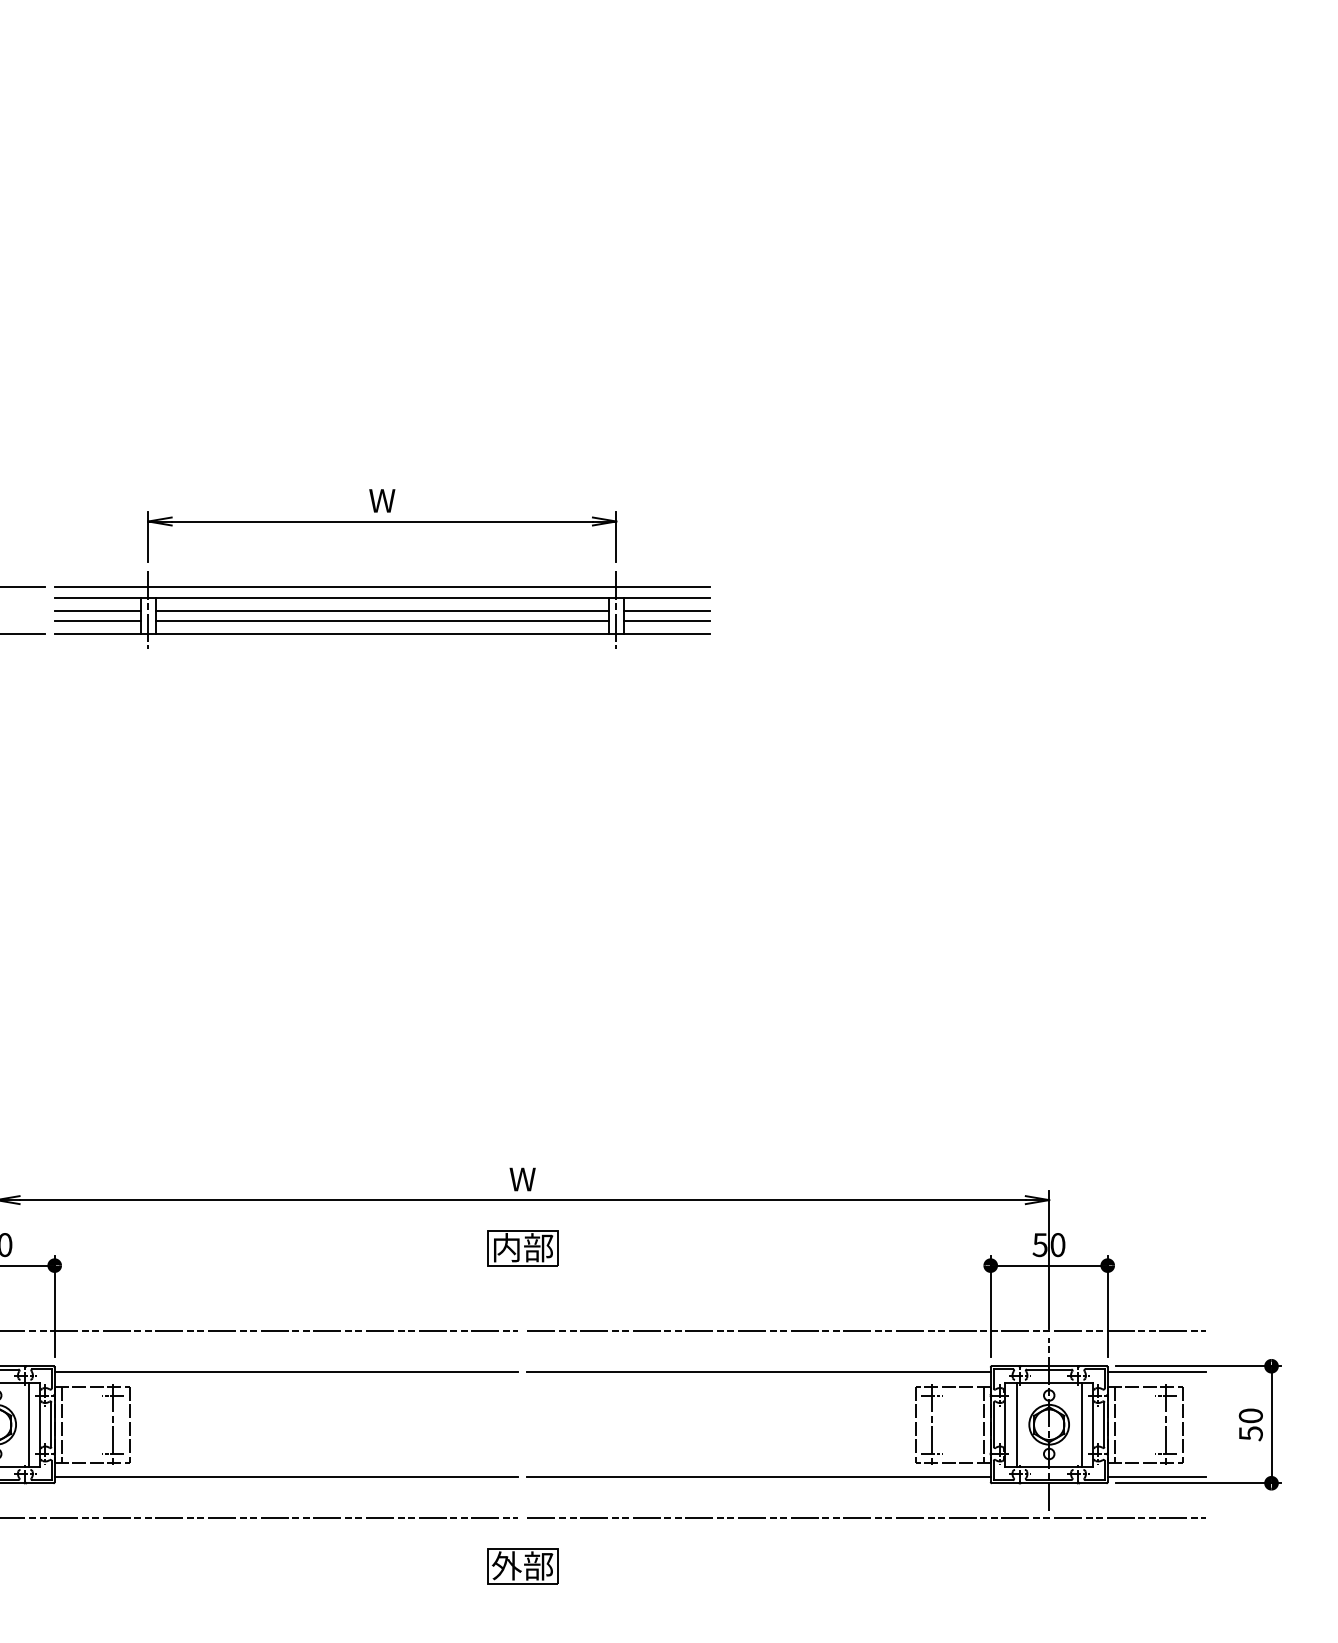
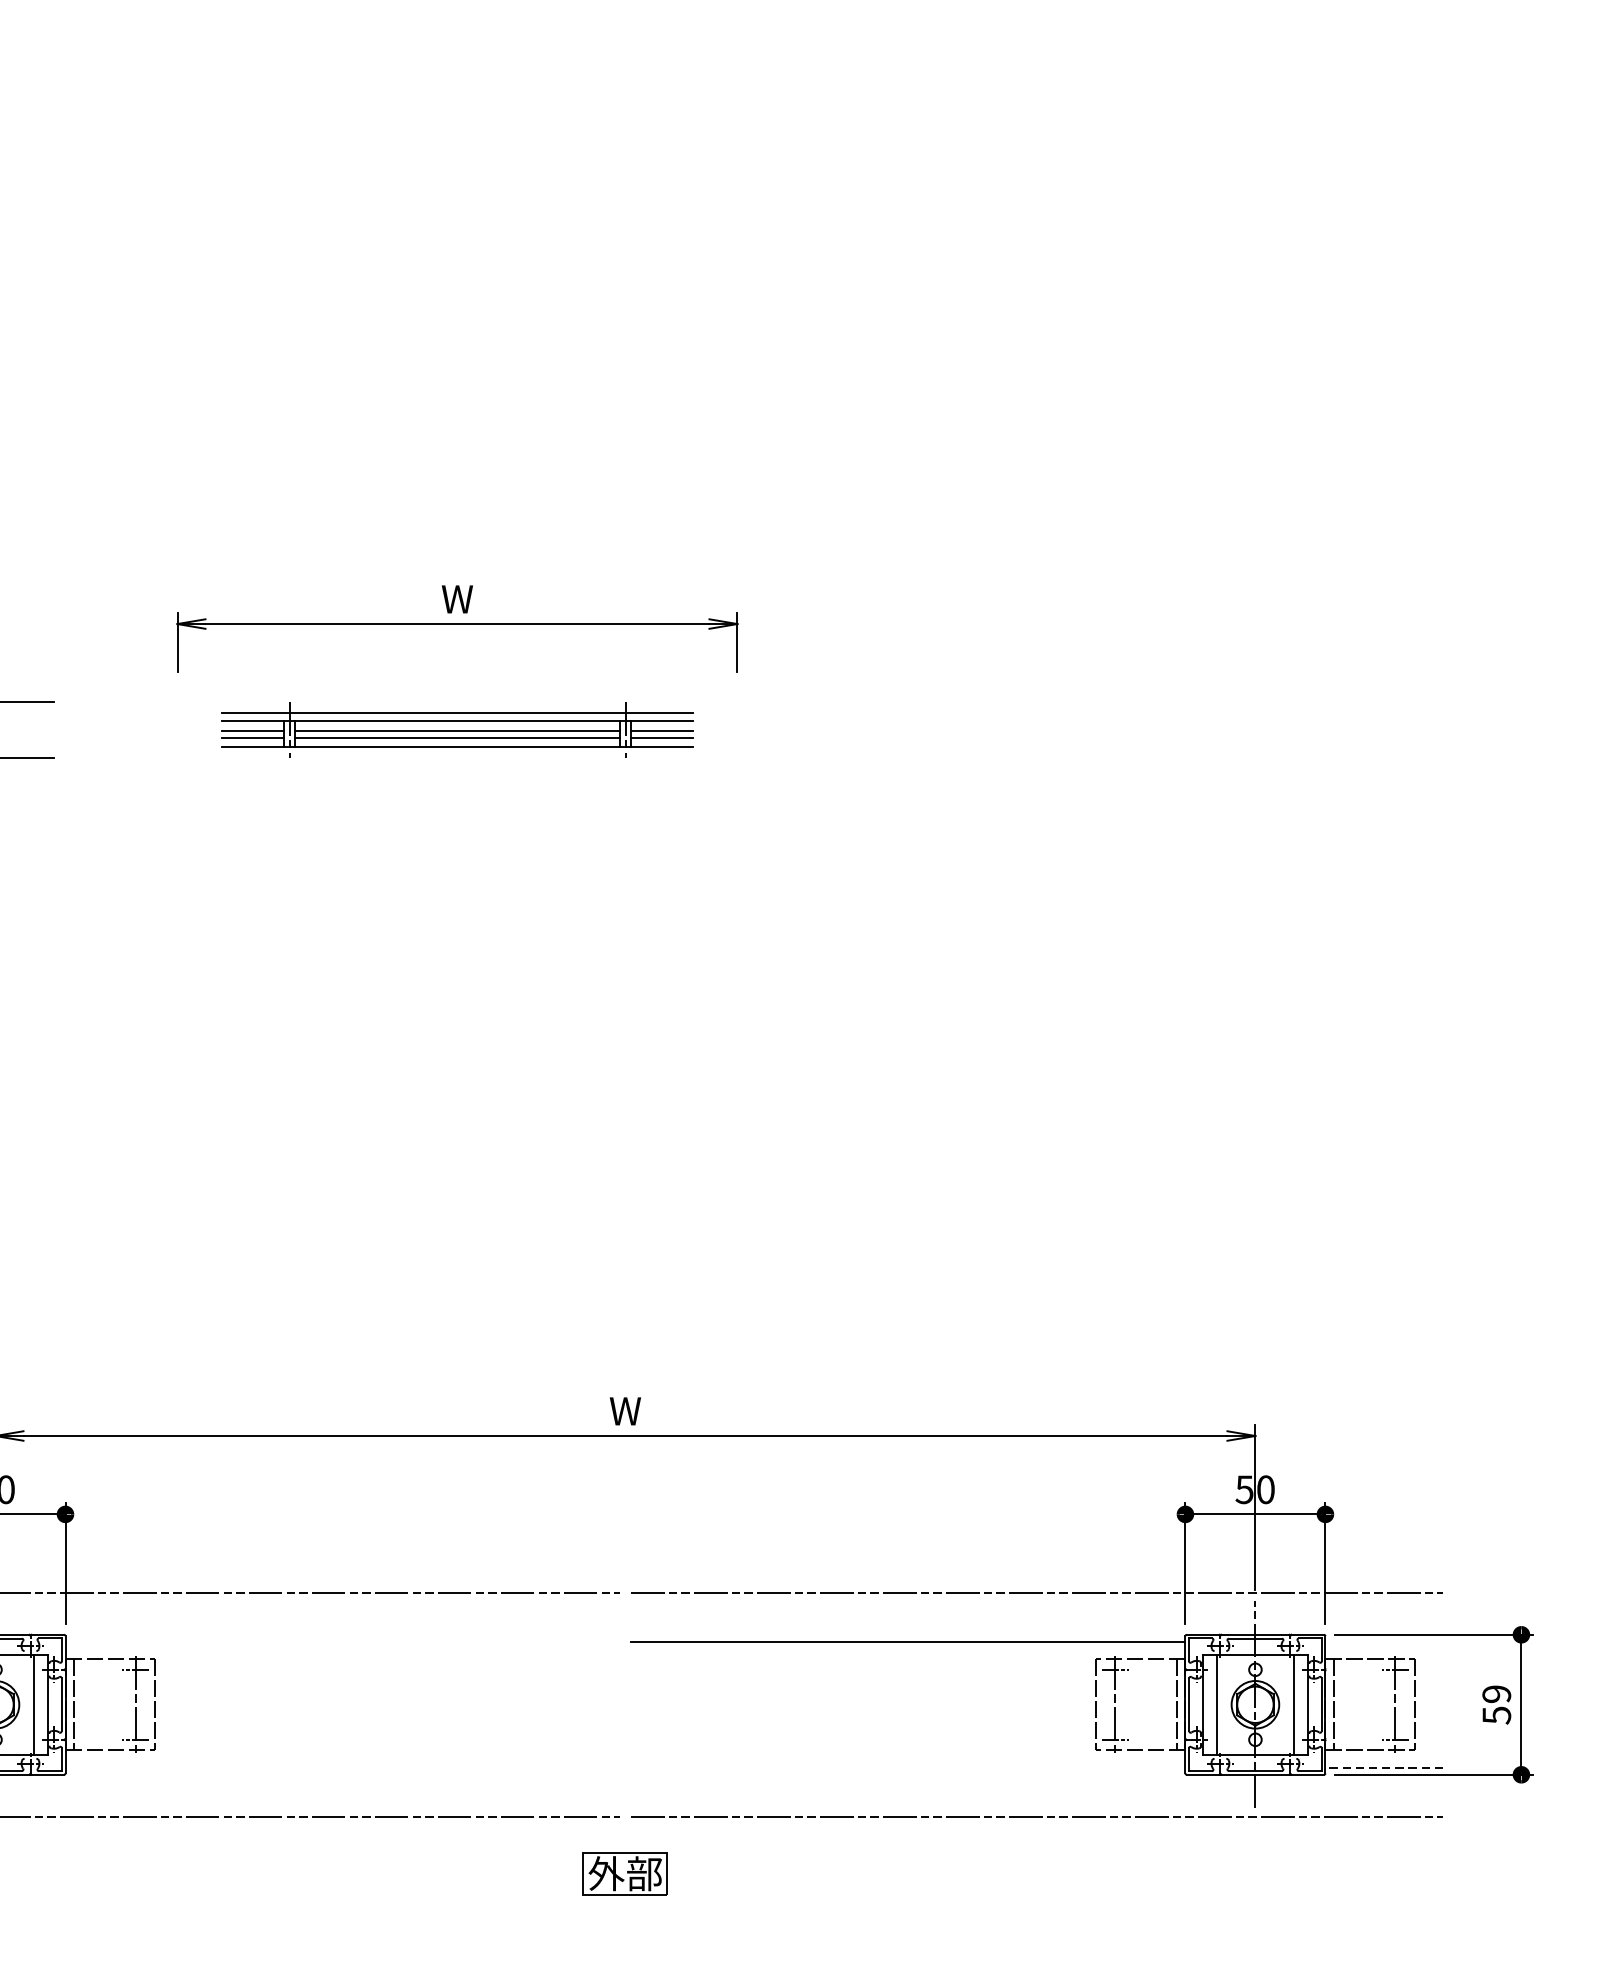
part: (382, 609) -> (457, 729), size x0.6
part: (522, 1248) -> (625, 1493), removed
line: (286, 1372) -> (342, 1642), removed
line: (1156, 1372) -> (1383, 1642), removed
text: (1250, 1415) -> (1496, 1693), 50 -> 59
line: (286, 1477) -> (342, 1767), removed
line: (758, 1477) -> (907, 1767), removed
line: (1156, 1477) -> (1383, 1767), solid -> dashed

